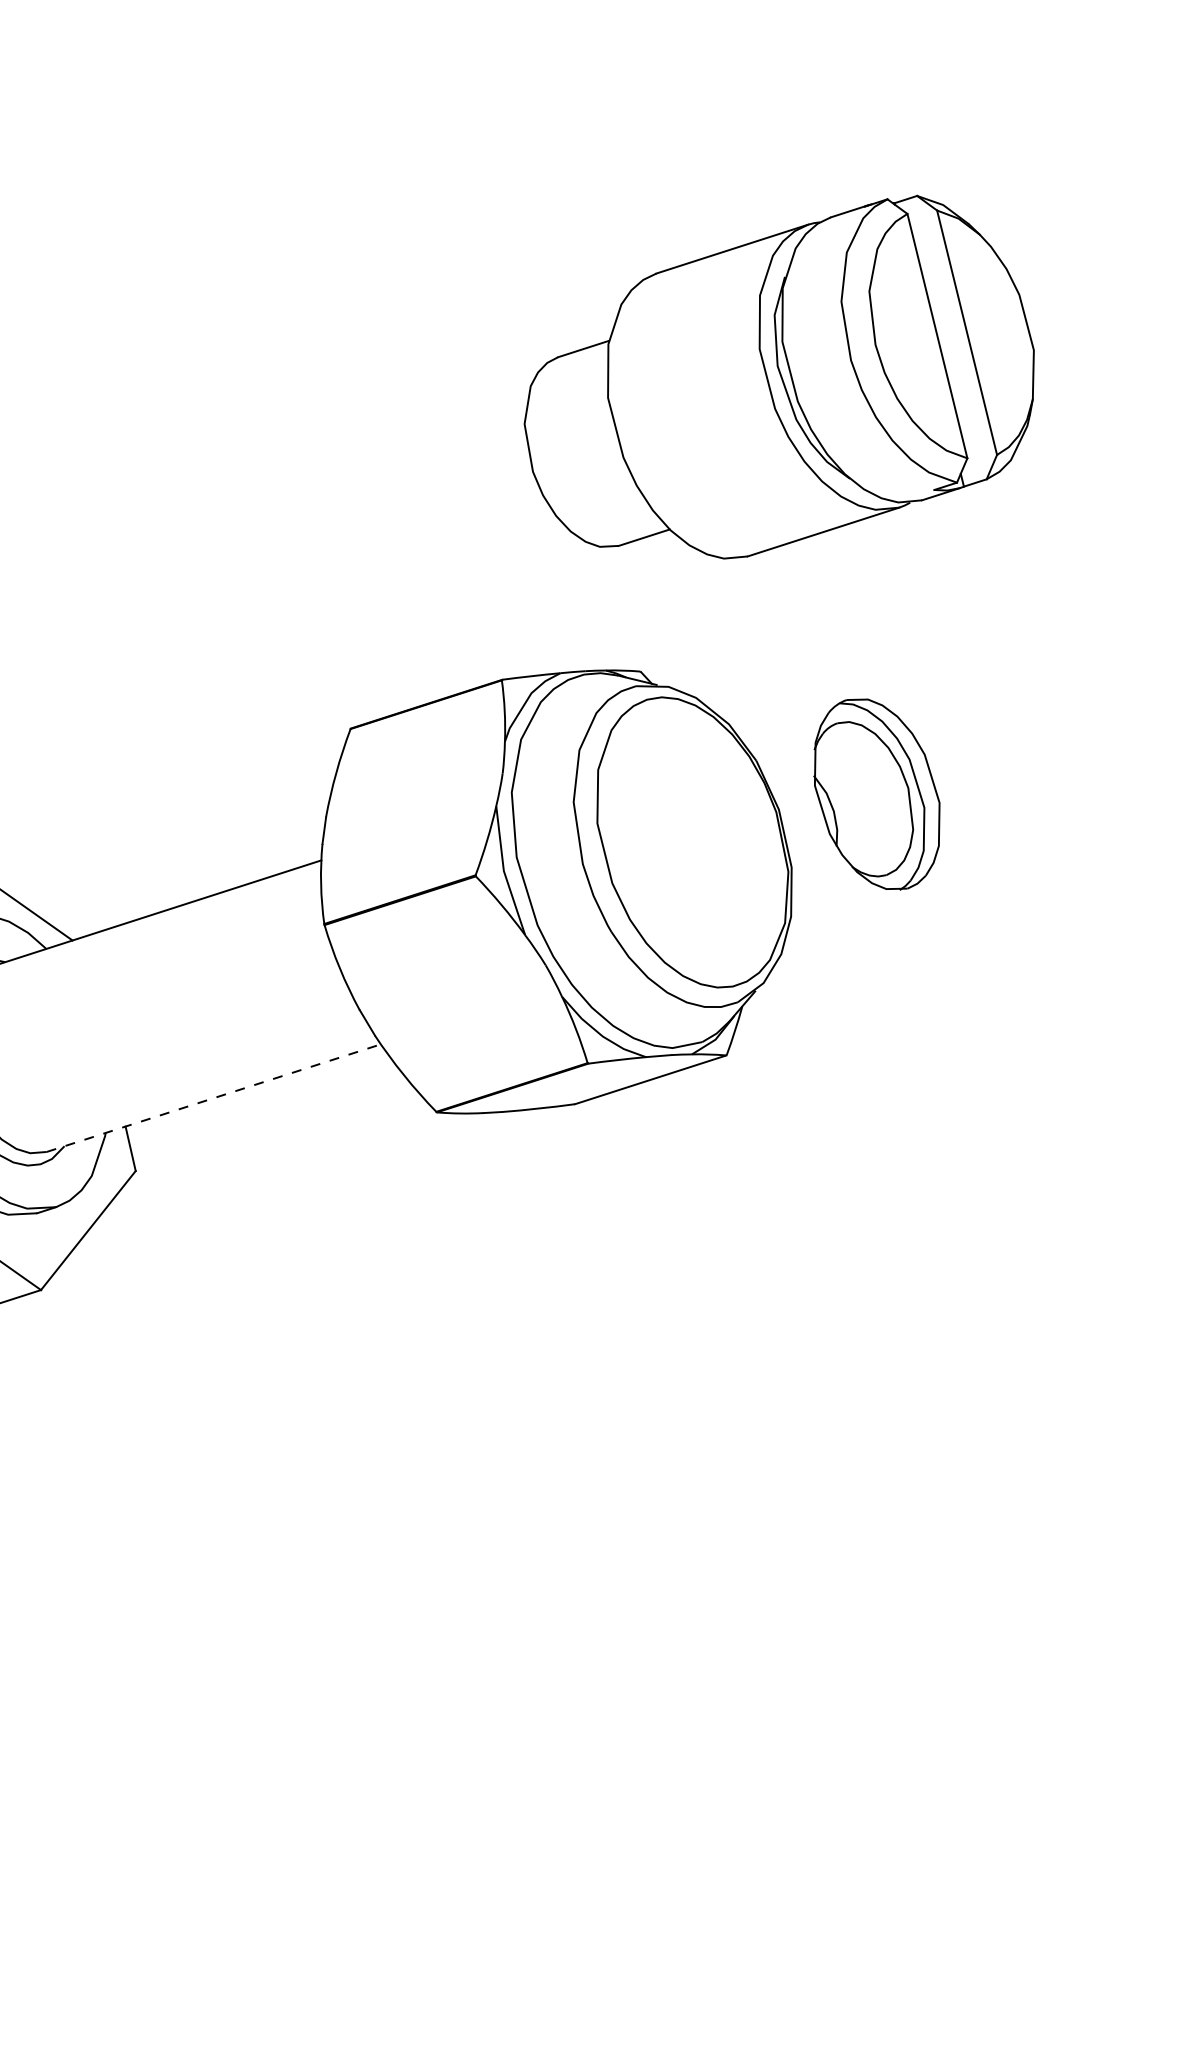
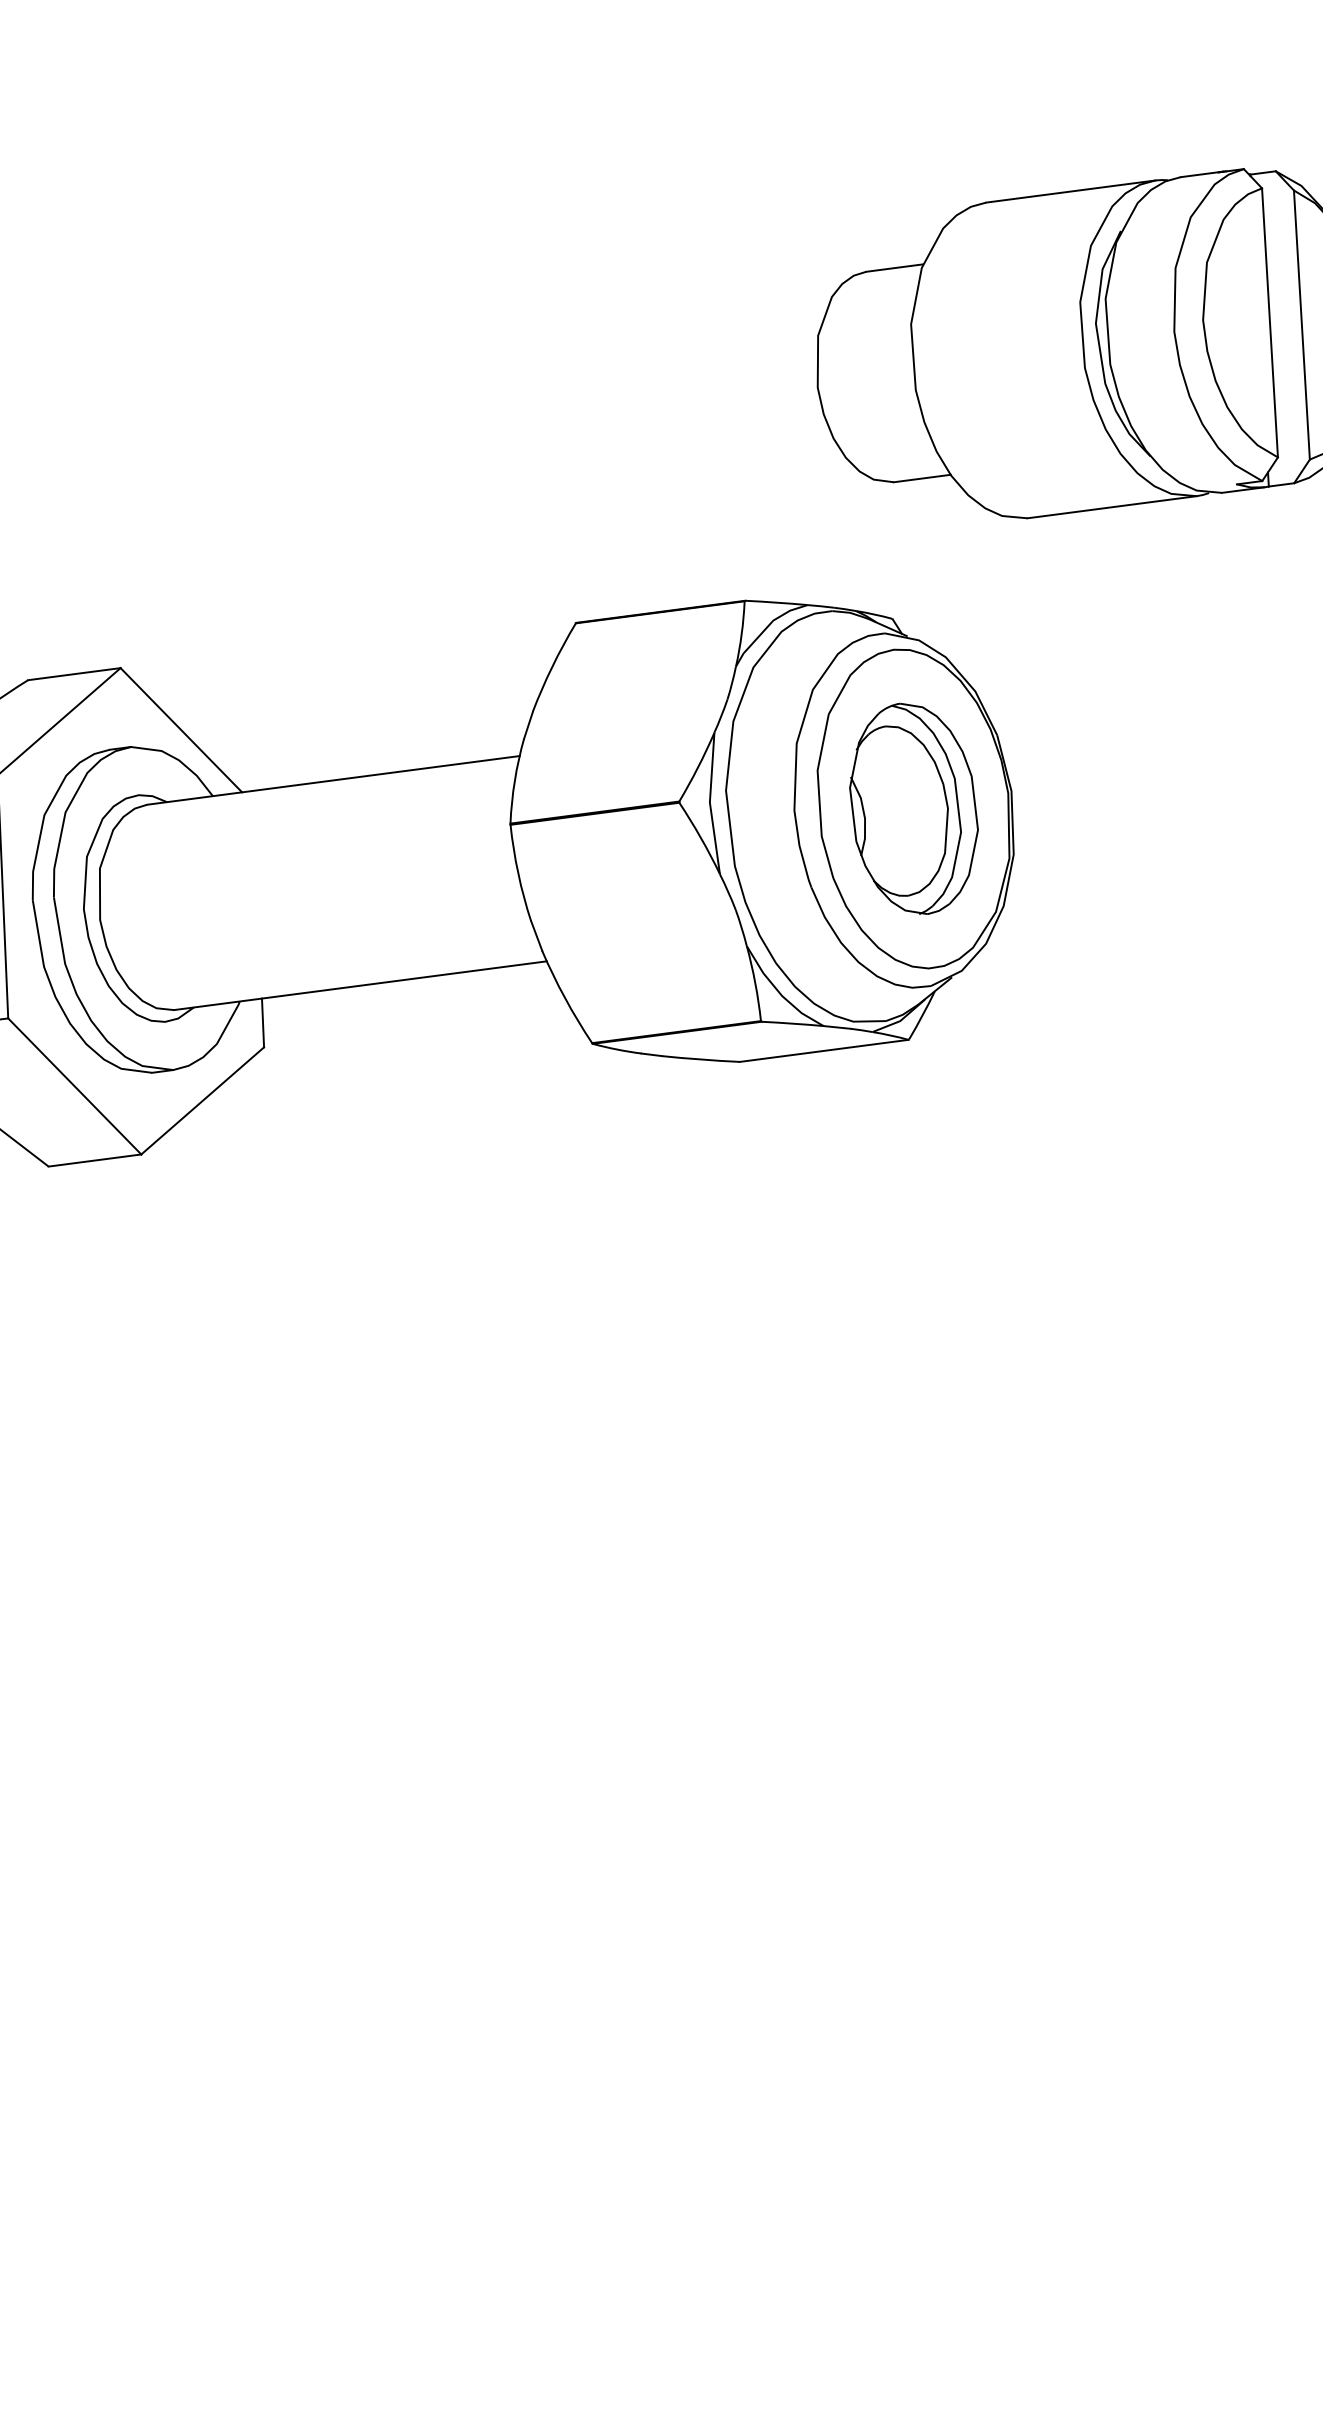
part: (876, 794) -> (913, 808), moved
line: (213, 1097) -> (360, 985), dashed -> solid

